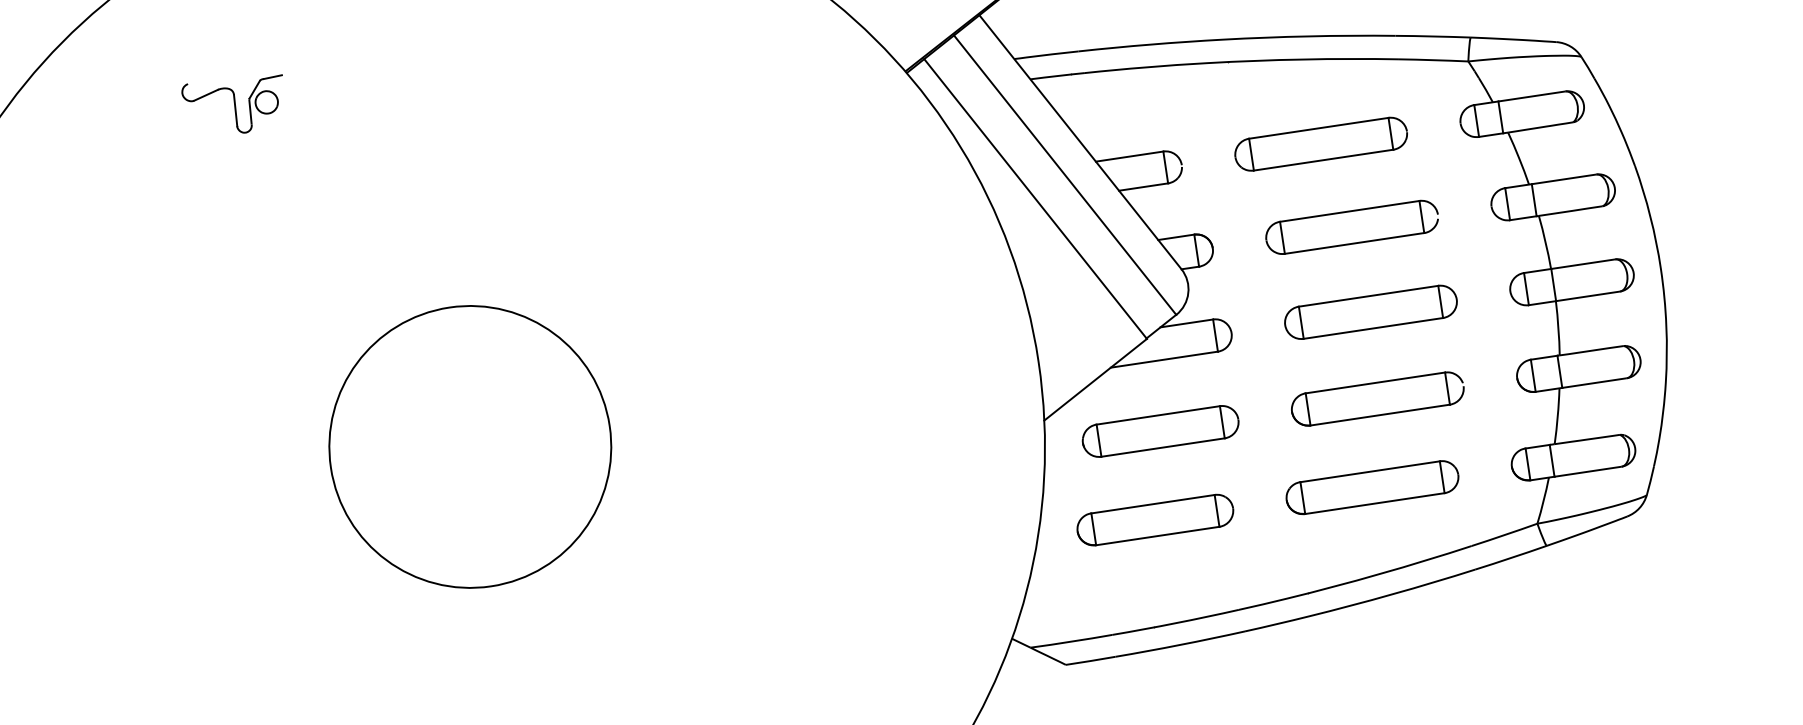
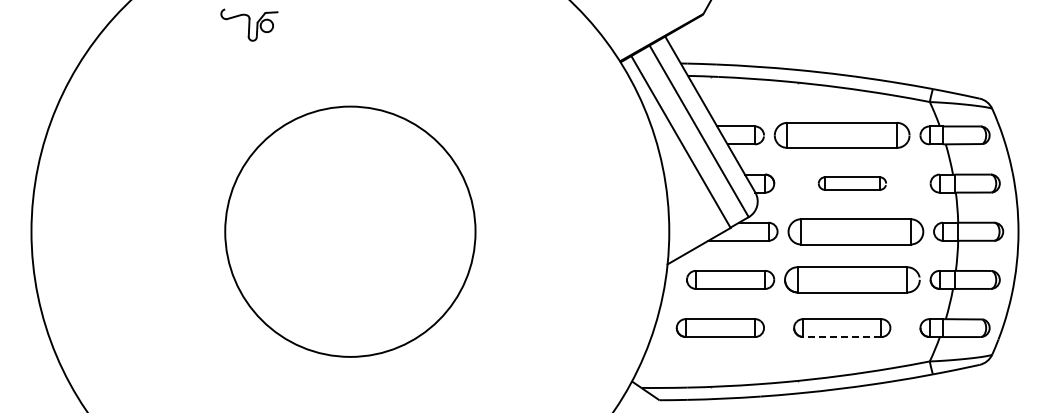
part: (1321, 144) -> (842, 135), size x1.4
part: (1352, 227) -> (852, 183), size x0.7
part: (1370, 311) -> (855, 231), size x1.4
part: (1377, 398) -> (852, 279), size x1.4
circle: (470, 446) -> (350, 231), size x1.6
line: (1373, 504) -> (841, 337), solid -> dashed

